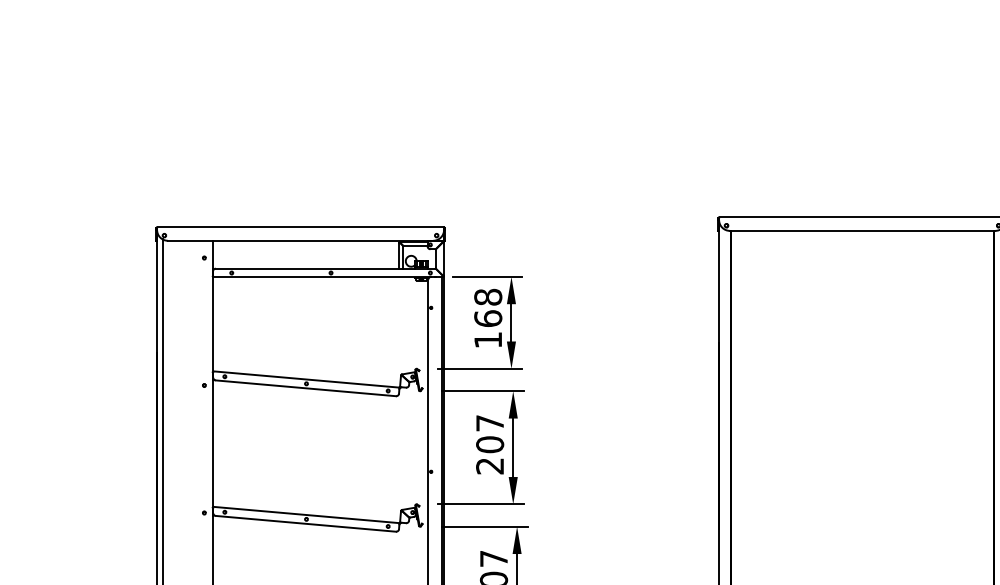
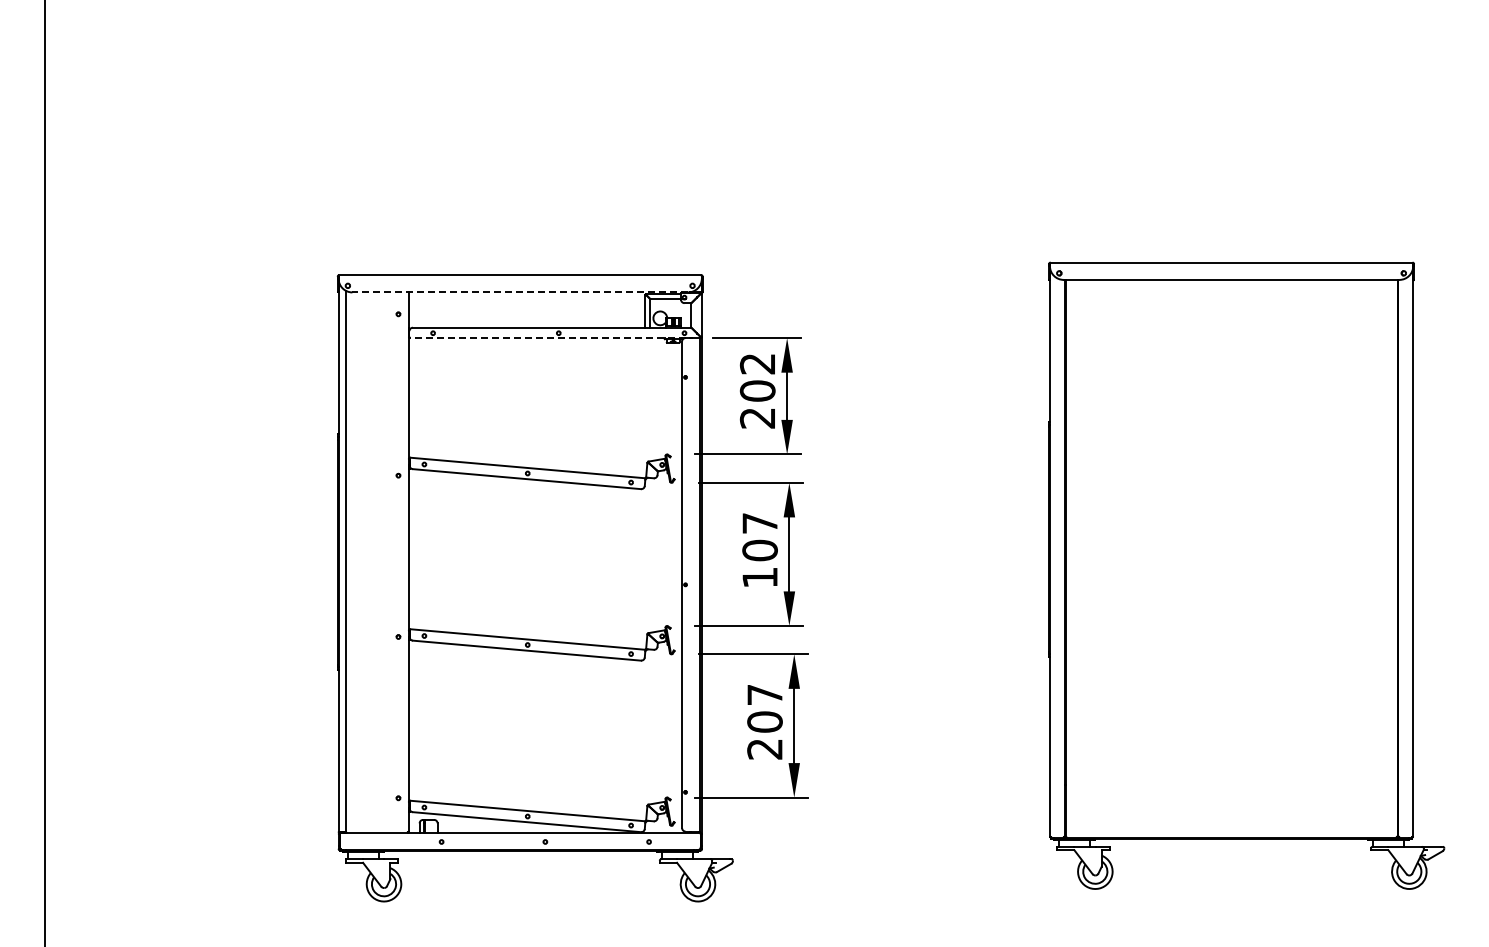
line: (300, 240) -> (520, 292), solid -> dashed
line: (322, 277) -> (547, 338), solid -> dashed
text: (488, 318) -> (757, 390), 168 -> 202
text: (489, 466) -> (759, 578), 207 -> 107

